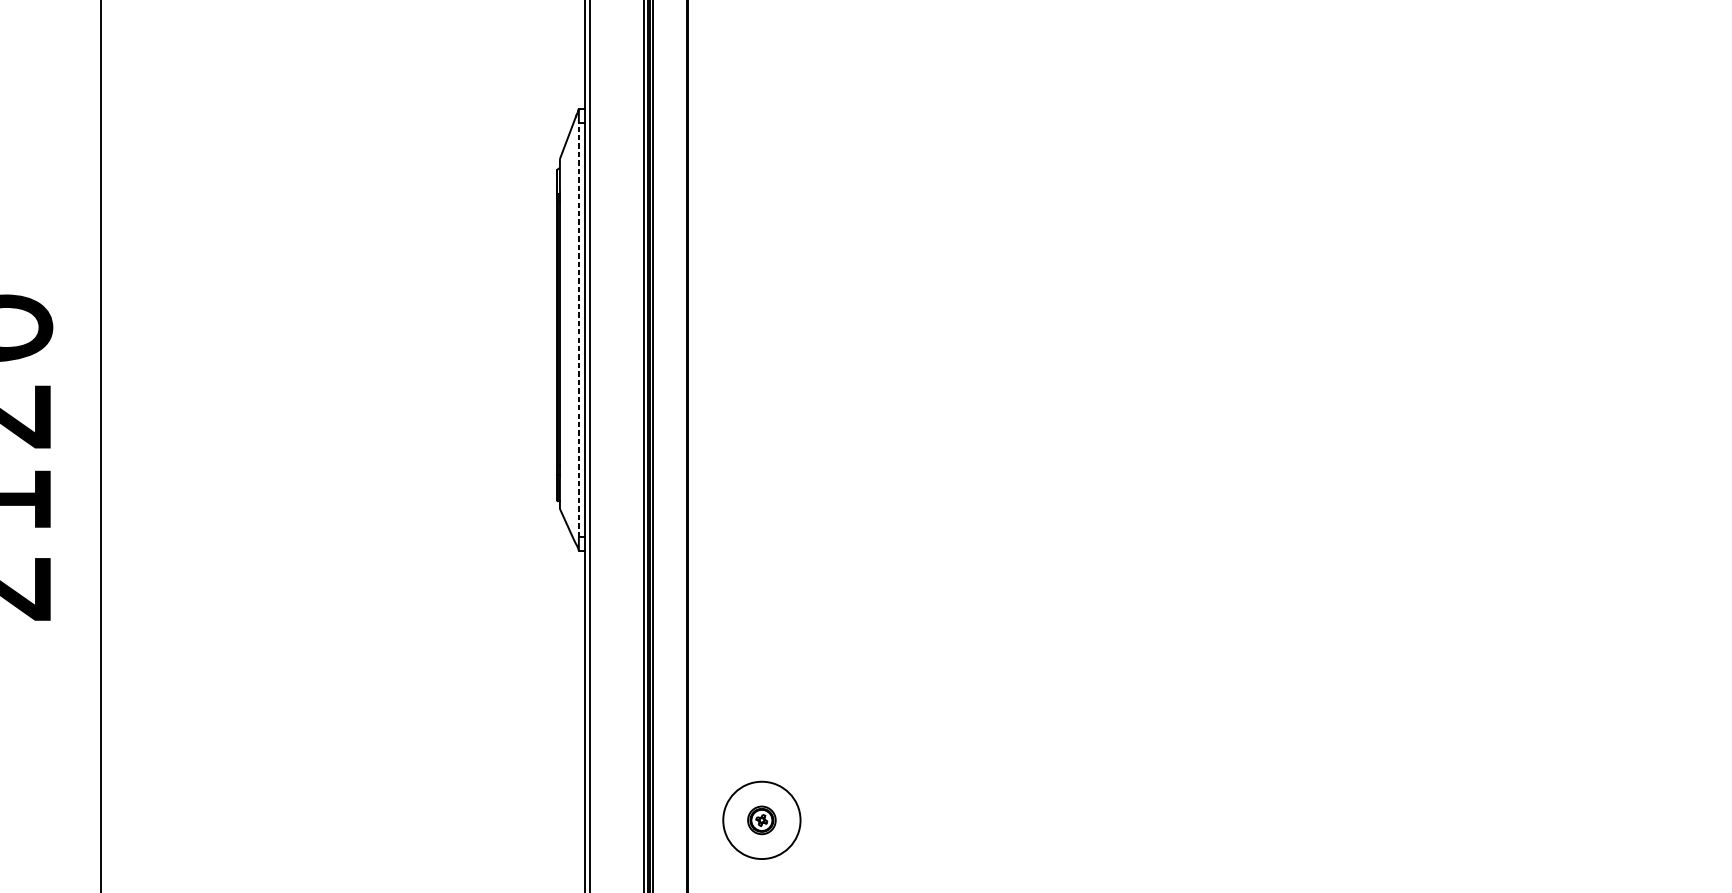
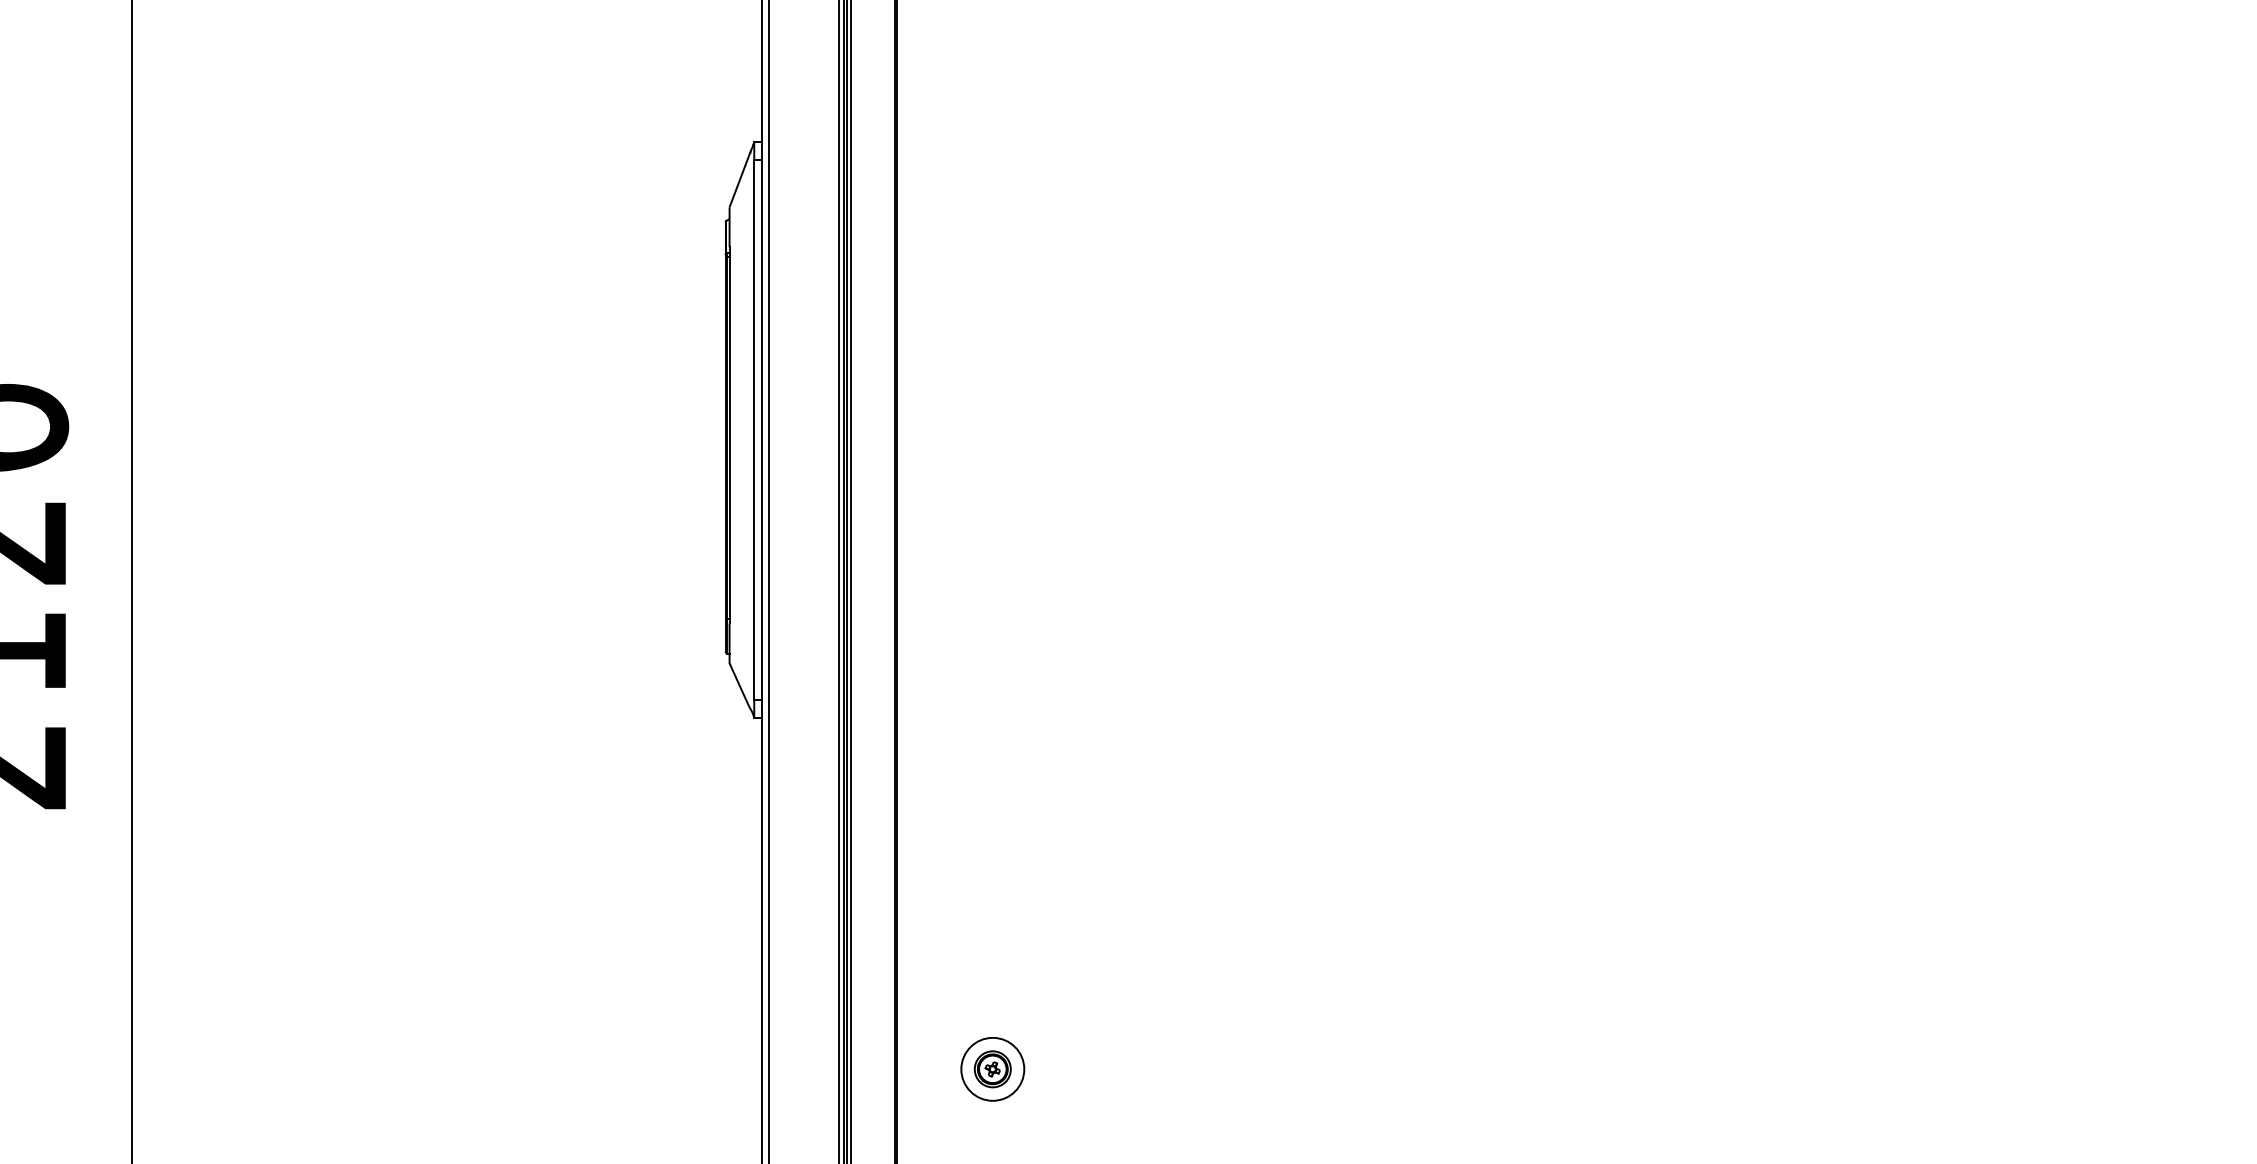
line: (579, 329) -> (754, 429), dashed -> solid
circle: (761, 819) -> (992, 1068), size x0.62

